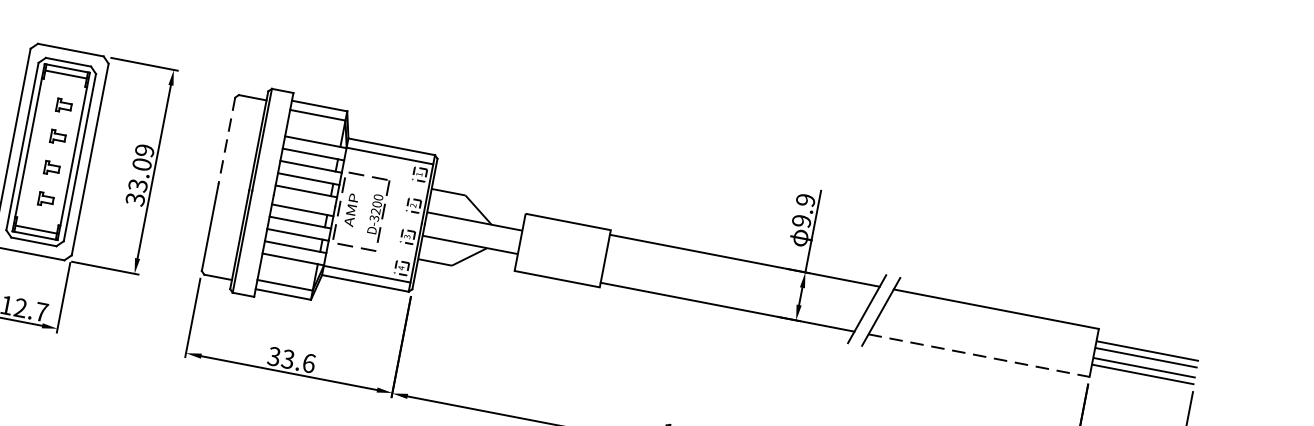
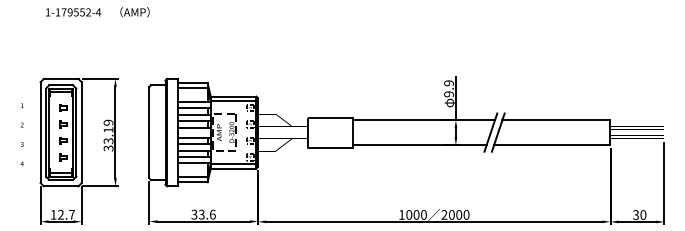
line: (227, 140) -> (149, 109), dashed -> solid
text: (142, 163) -> (108, 129), 33.09 -> 33.19
line: (979, 356) -> (552, 145), dashed -> solid

